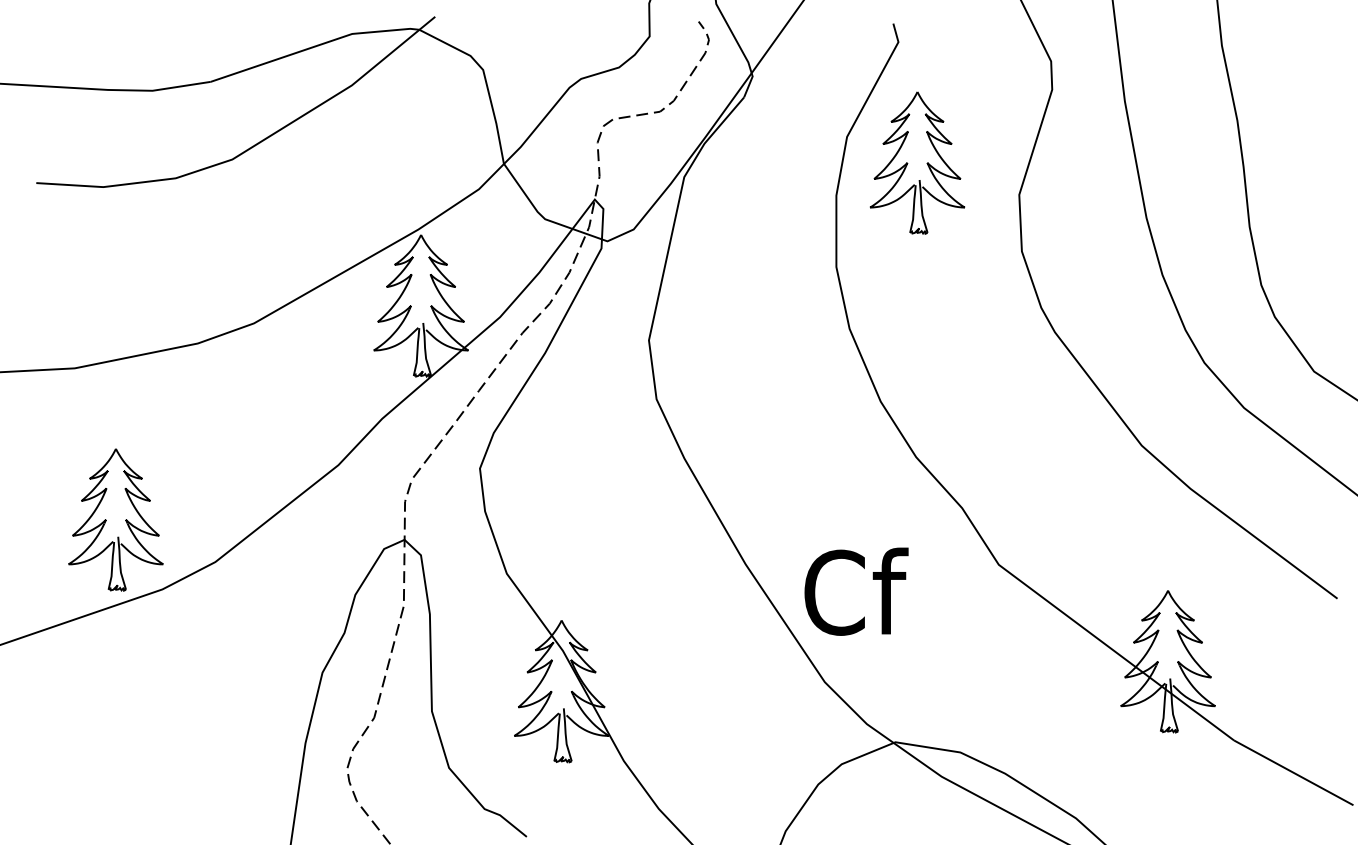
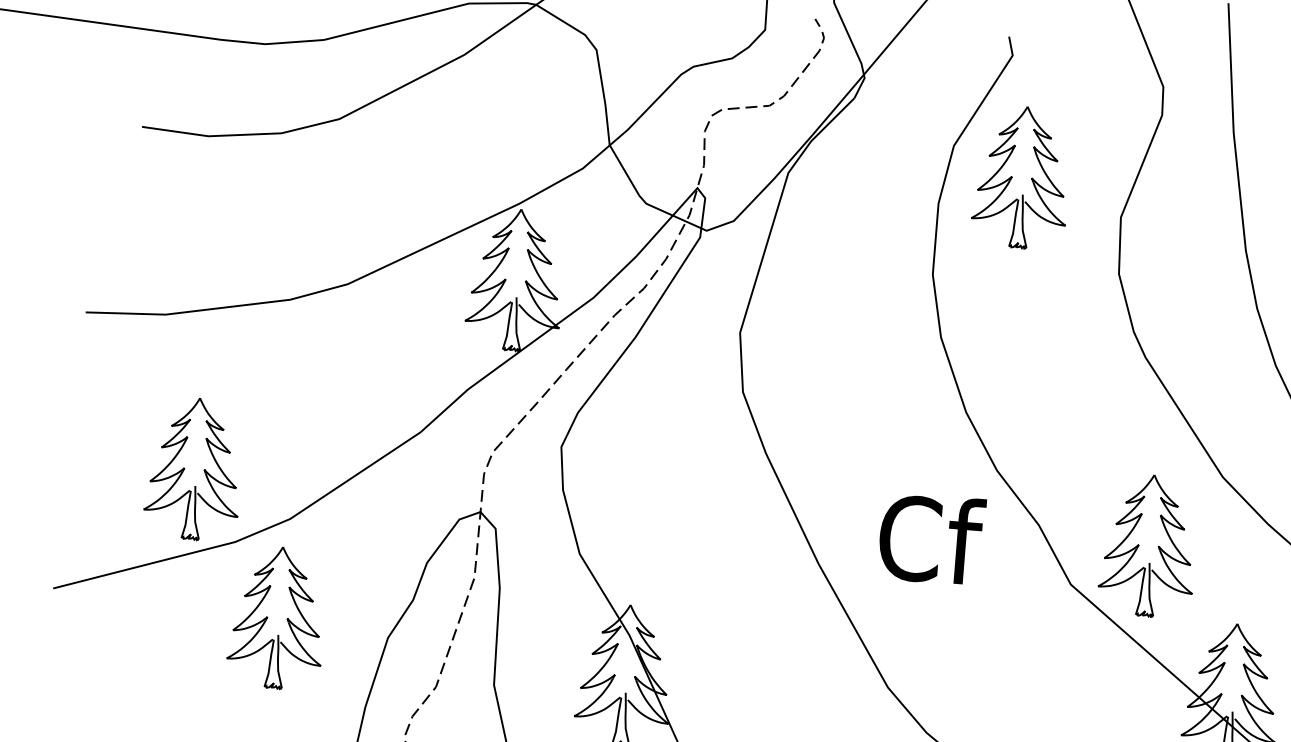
part: (1072, 519) -> (1147, 545), added
text: (856, 591) -> (931, 538), moved
part: (210, 661) -> (277, 617), added

